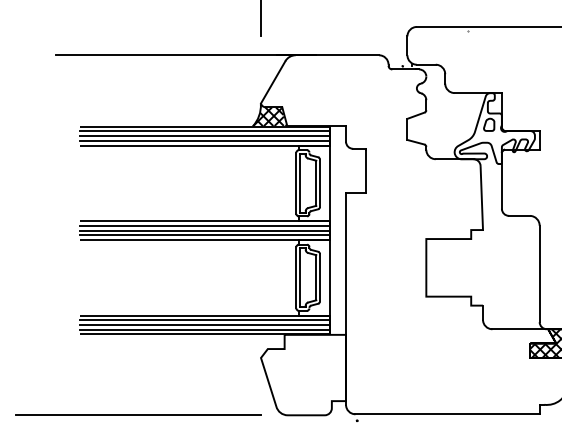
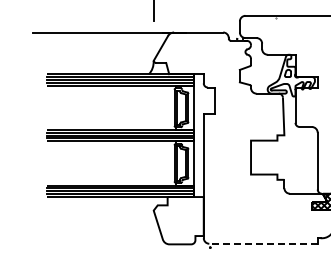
hatch: (269, 116) -> (158, 68), removed
line: (447, 413) -> (263, 243), solid -> dashed
line: (138, 415) -> (81, 244), removed

